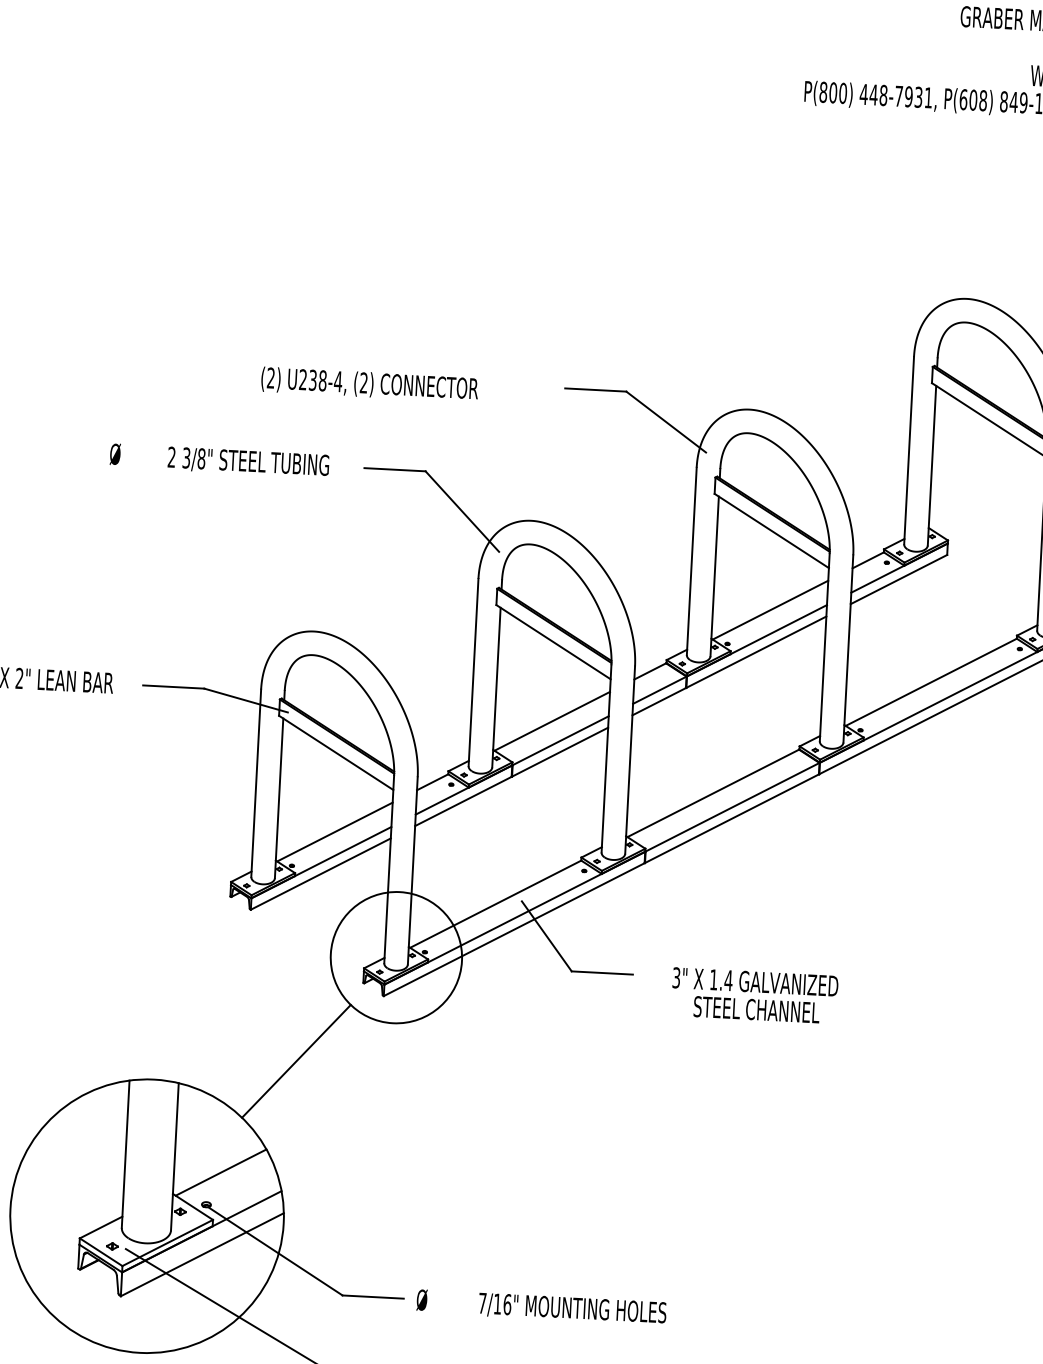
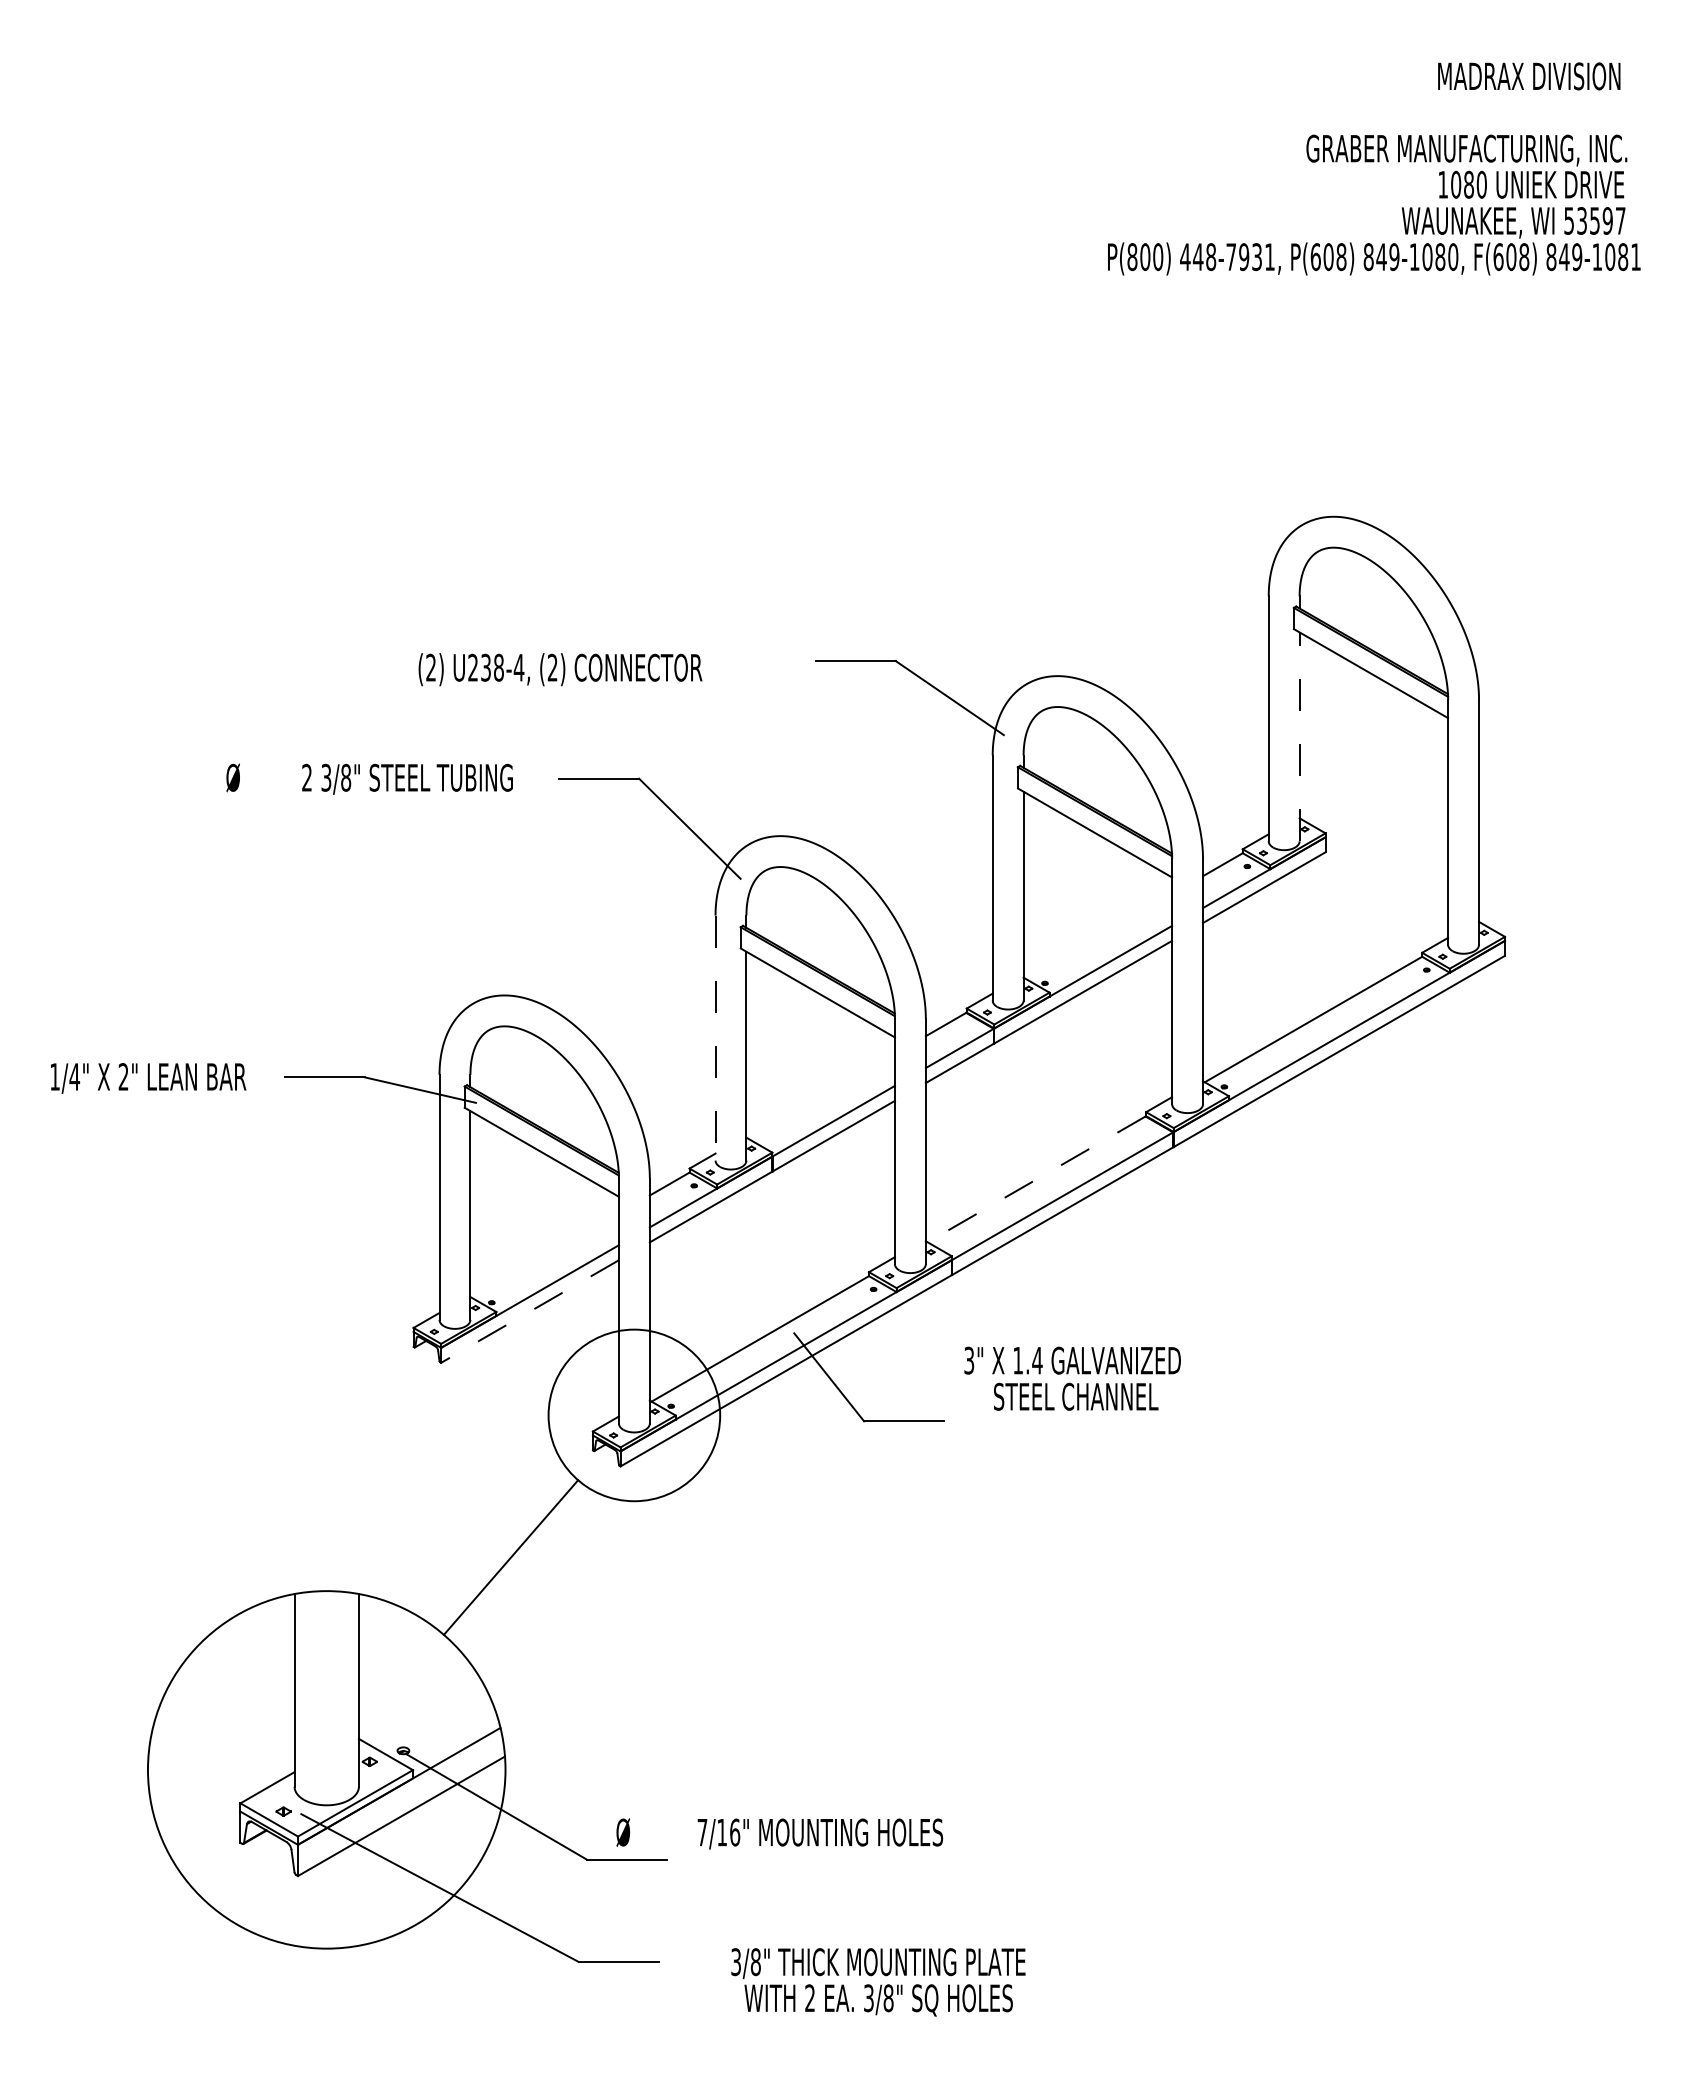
line: (931, 465) -> (1299, 736), solid -> dashed
line: (770, 610) -> (1098, 936), removed
line: (473, 672) -> (715, 1038), solid -> dashed
line: (552, 721) -> (821, 1096), removed
line: (713, 793) -> (1036, 1179), solid -> dashed
line: (334, 831) -> (545, 1255), removed
line: (321, 874) -> (530, 1311), solid -> dashed
text: (754, 995) -> (1072, 1378), moved
line: (220, 1172) -> (419, 1707), removed
text: (541, 1307) -> (779, 1833), moved

